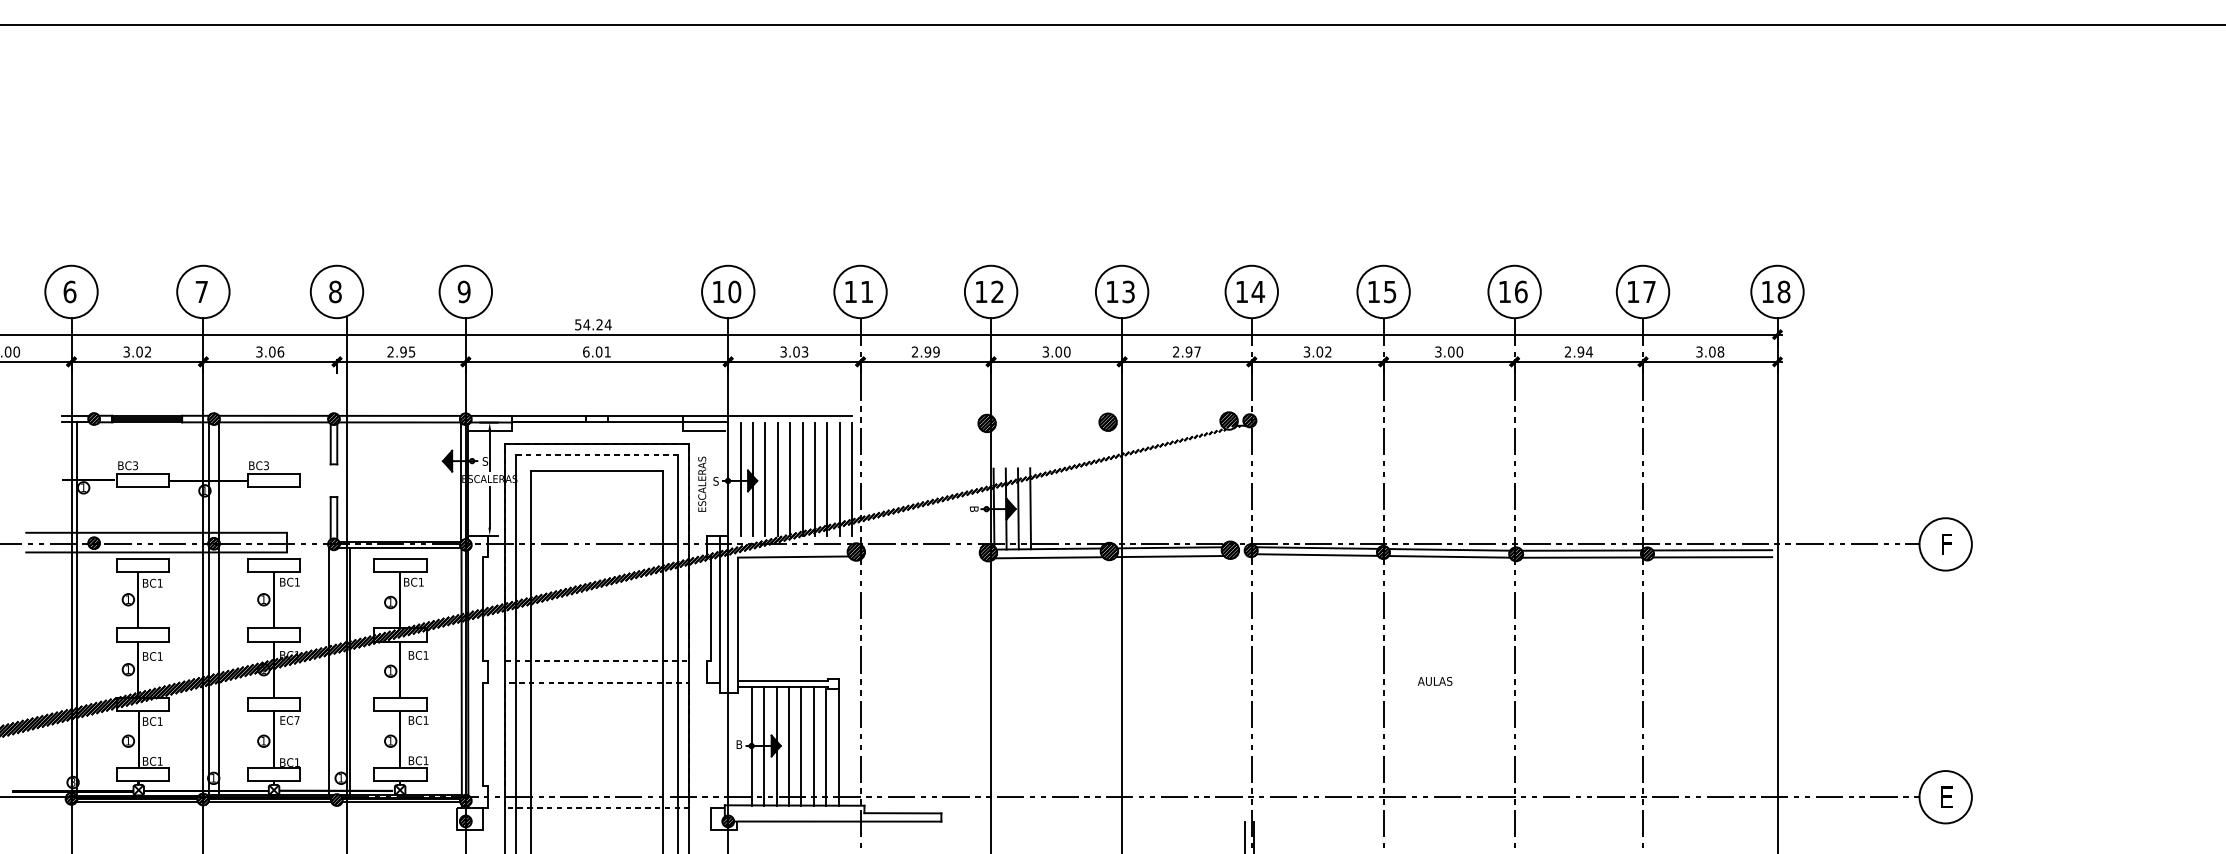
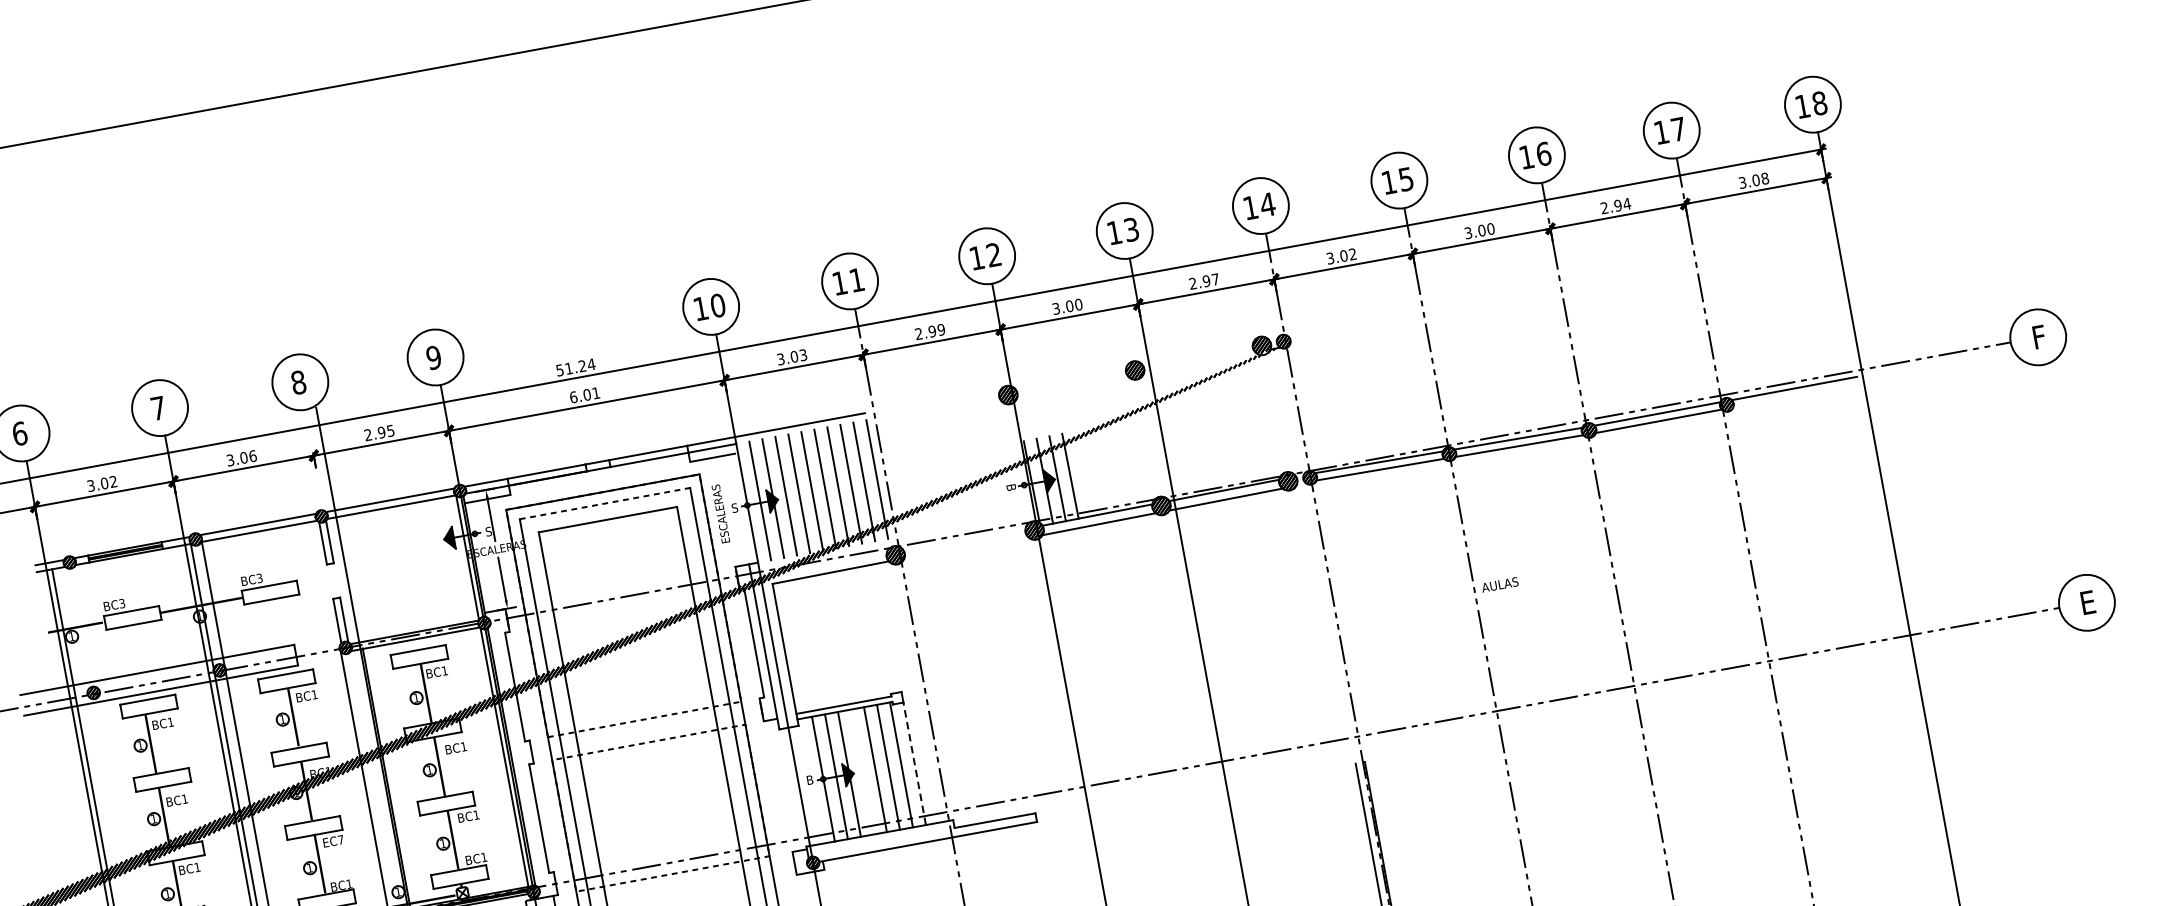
text: (586, 324) -> (568, 368), 54.24 -> 51.24
line: (1712, 557) -> (1795, 396), removed
text: (1434, 681) -> (1499, 585), moved
line: (788, 745) -> (861, 771), removed
line: (838, 746) -> (914, 762), solid -> dashed

